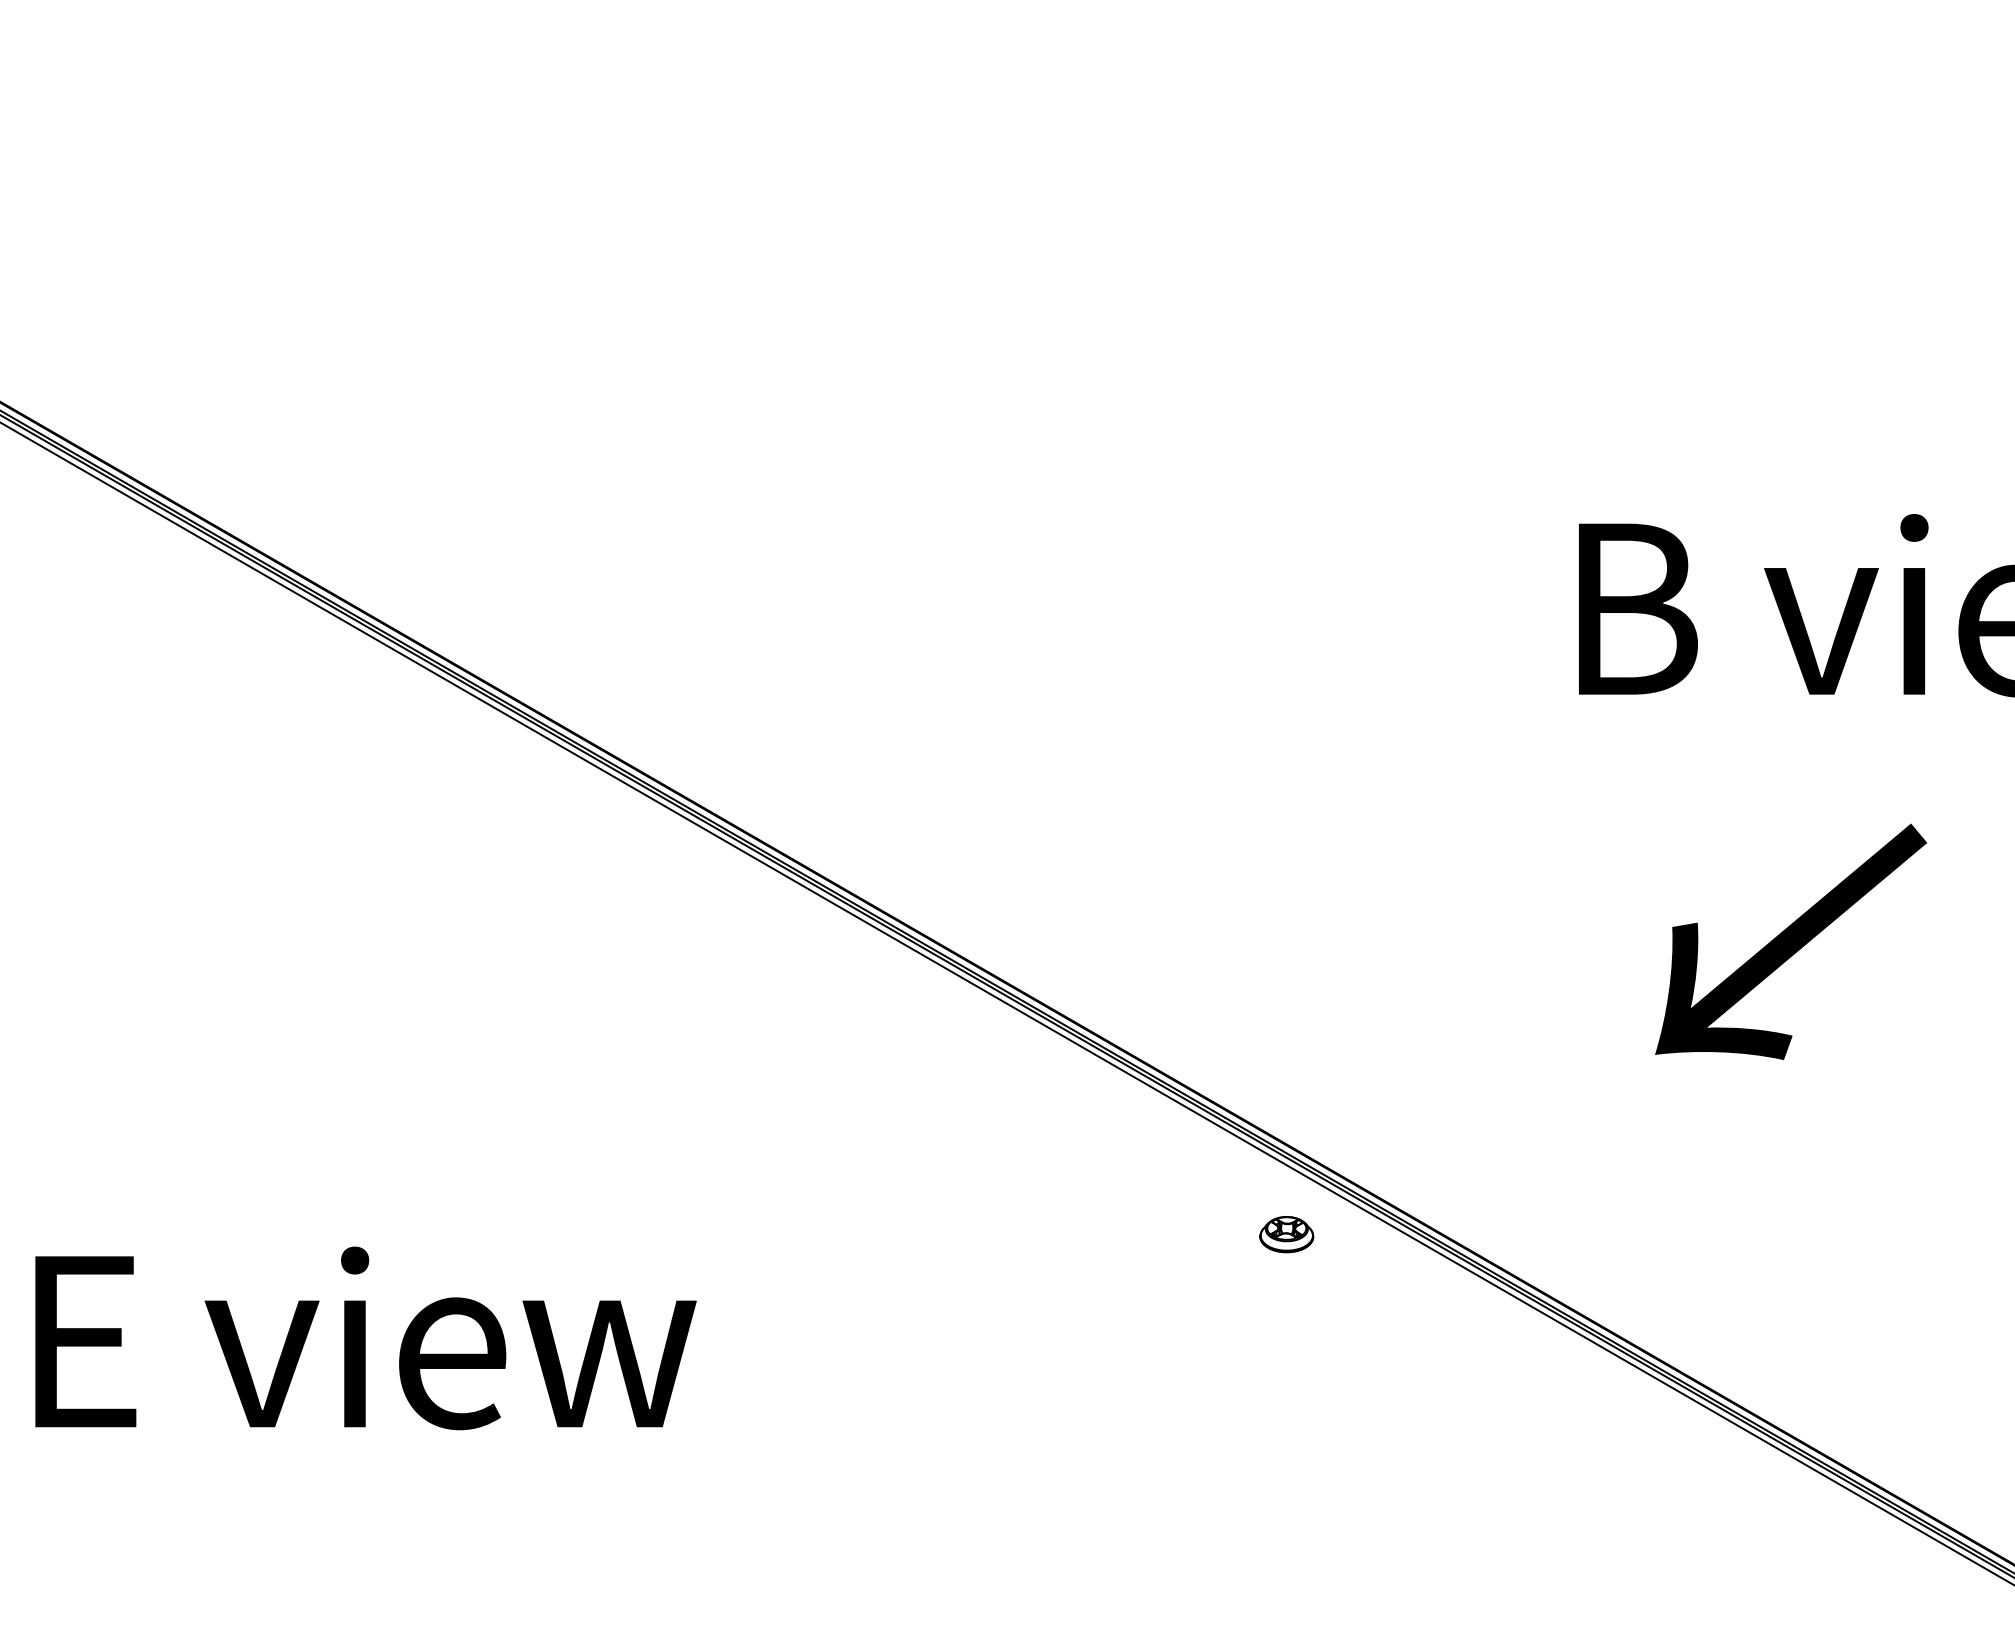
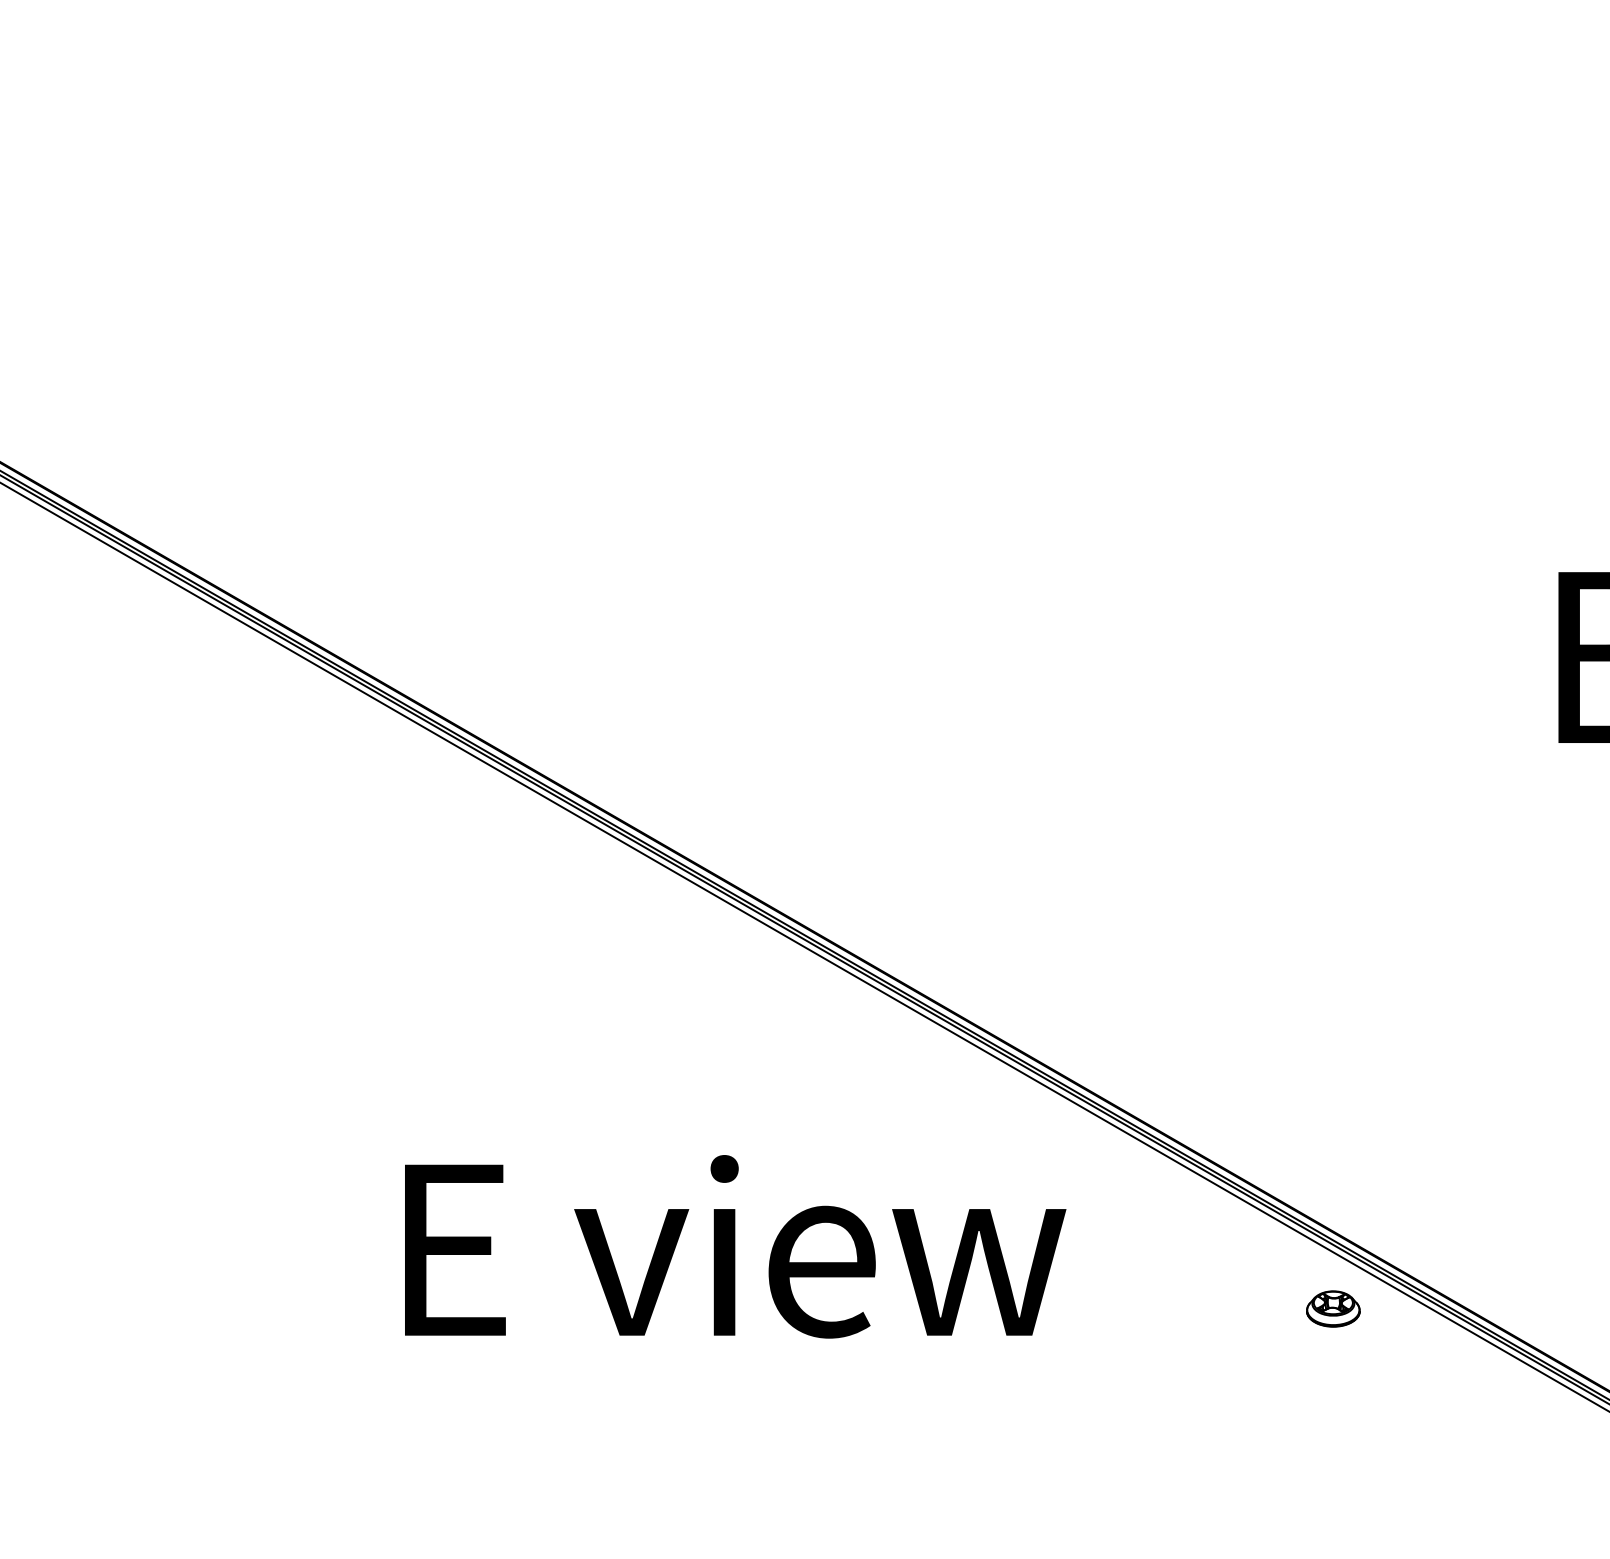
part: (1286, 1234) -> (1333, 1308), moved
text: (365, 1338) -> (735, 1246), moved

